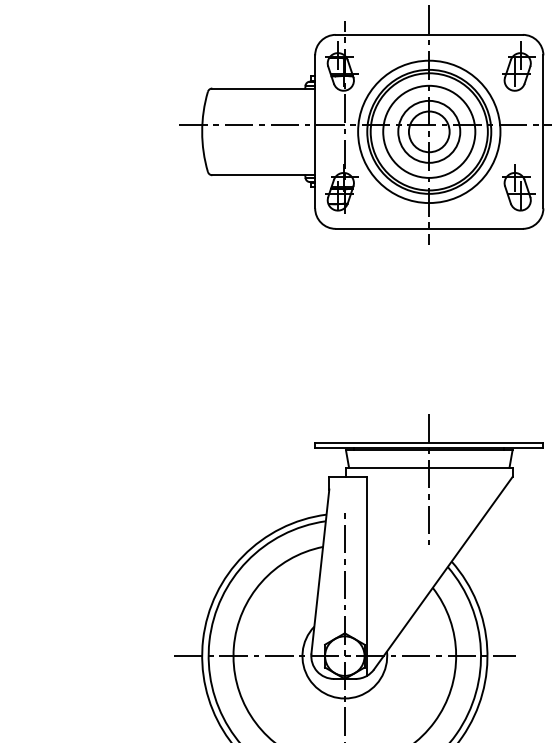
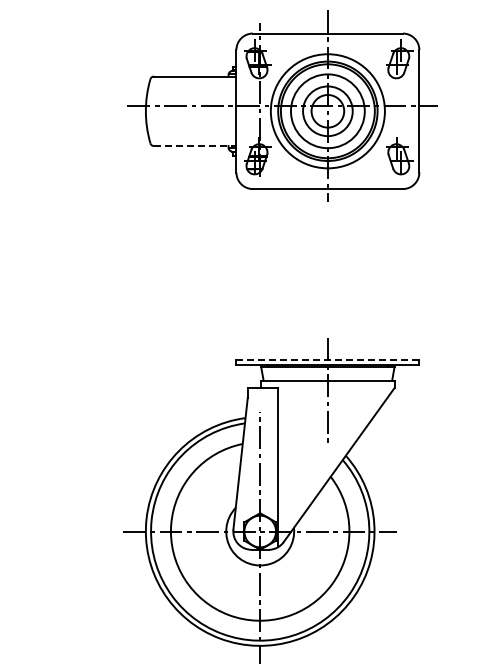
line: (264, 175) -> (195, 146), solid -> dashed
line: (430, 442) -> (328, 360), solid -> dashed

